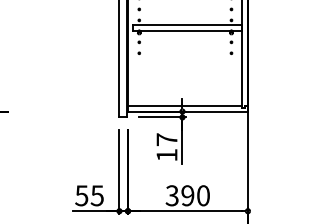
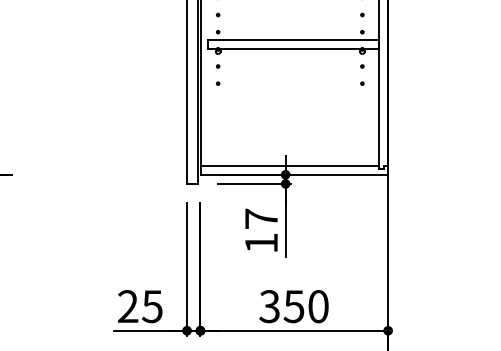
text: (81, 195) -> (127, 306), 55 -> 25
text: (187, 195) -> (293, 306), 390 -> 350

